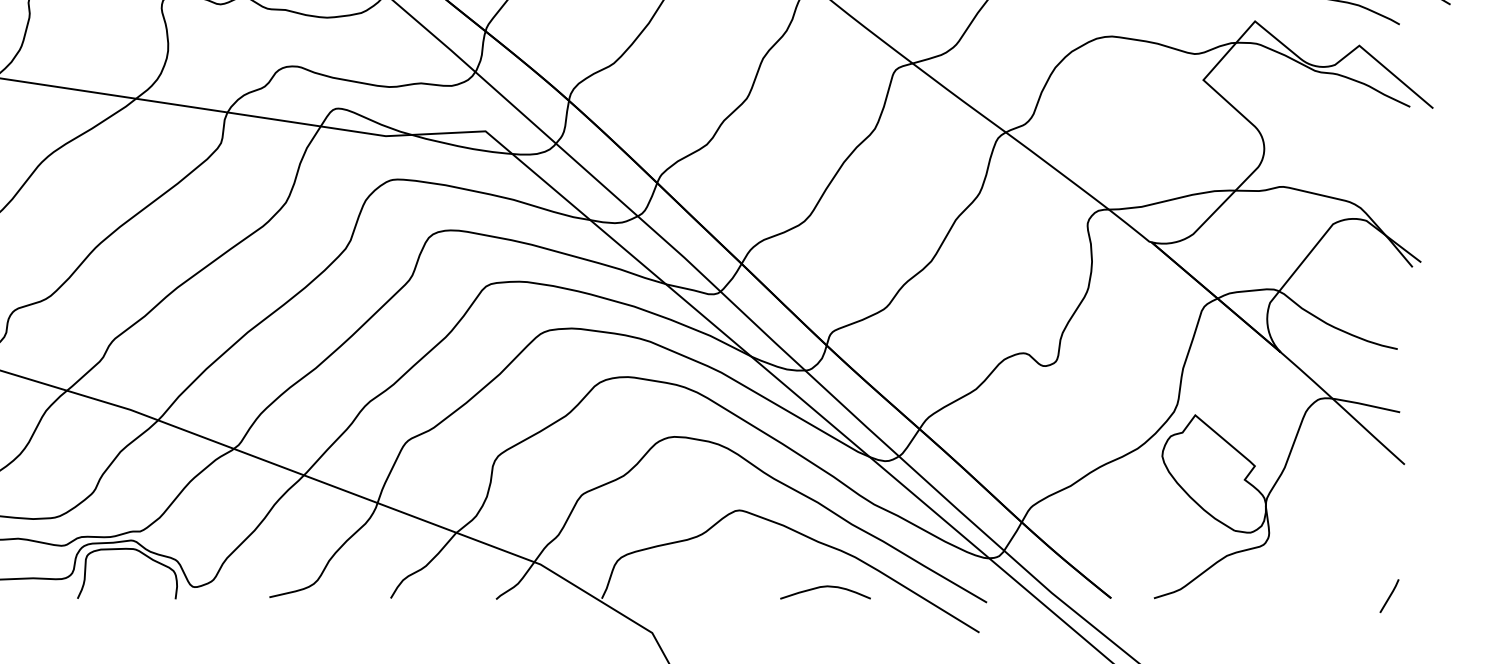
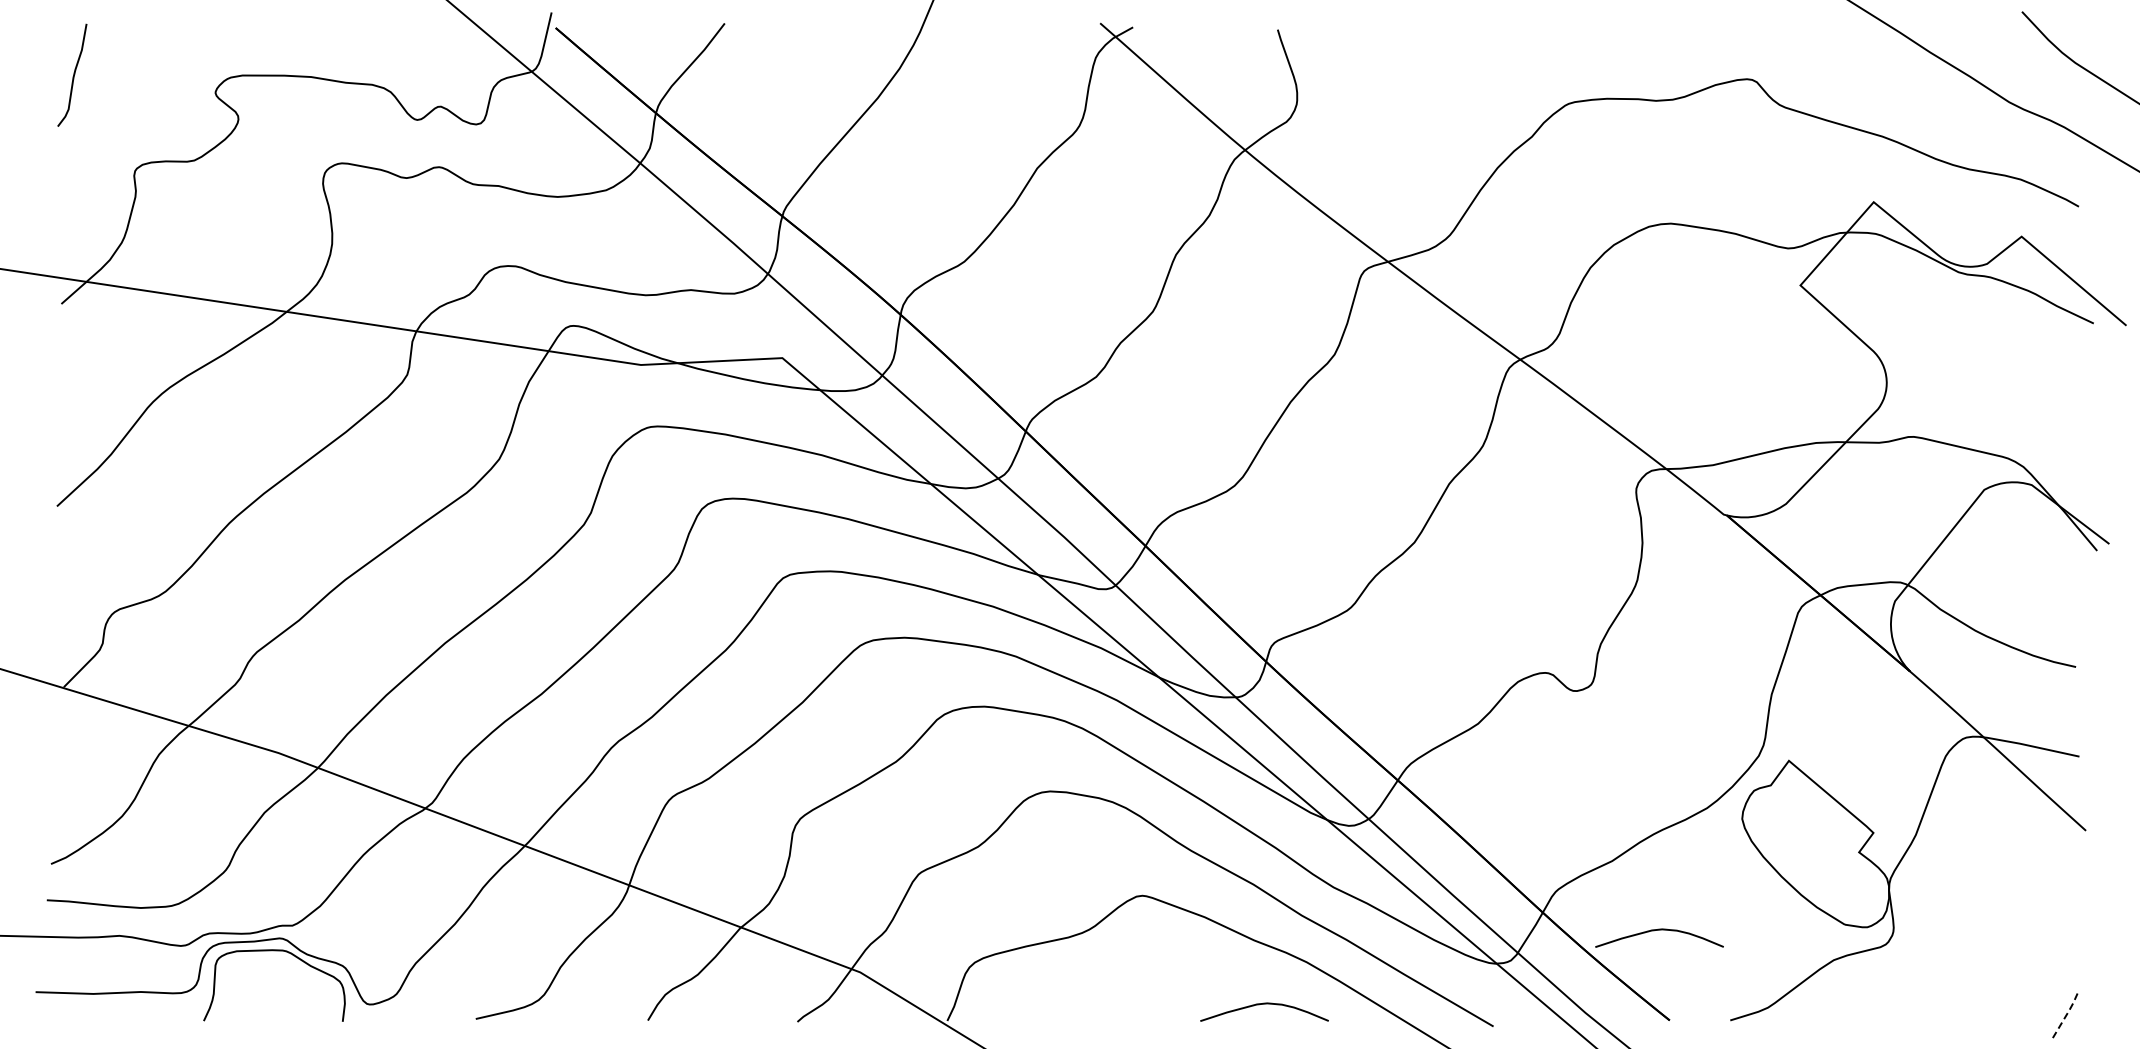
curve: (1104, 534) -> (1659, 930), added
line: (1390, 595) -> (2065, 1016), solid -> dashed

